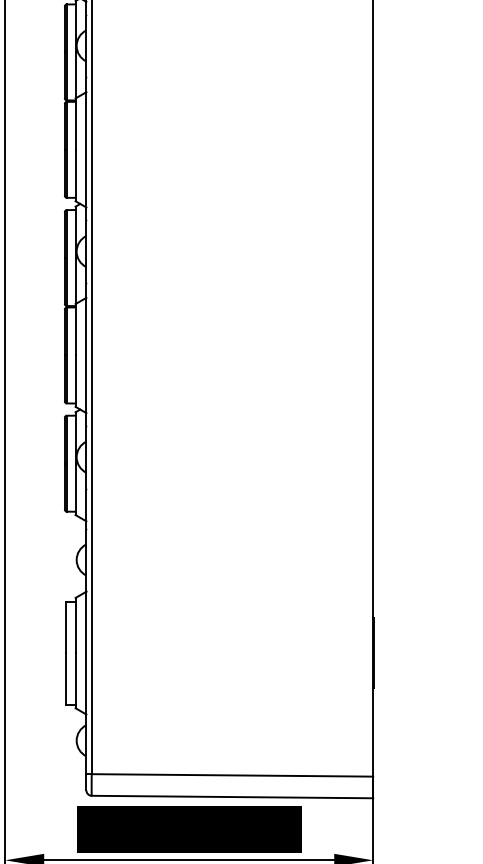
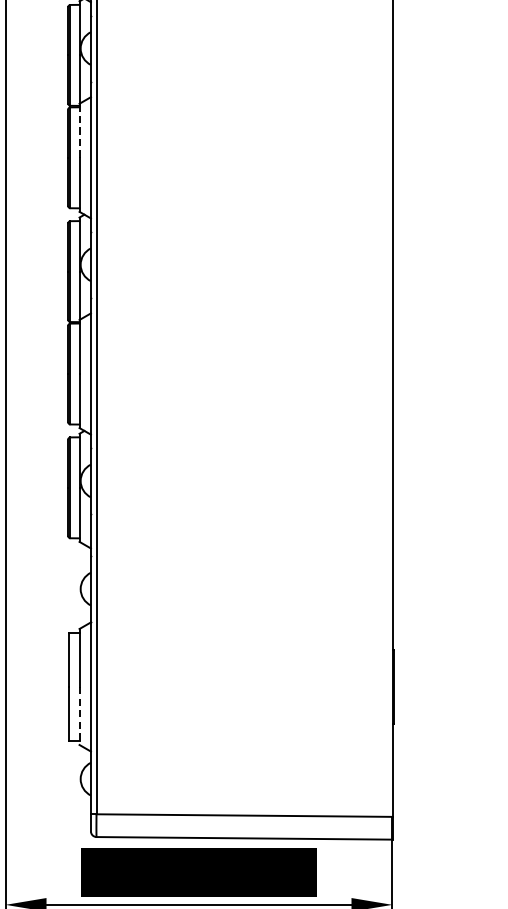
line: (75, 124) -> (79, 131), solid -> dashed
line: (75, 680) -> (79, 715), solid -> dashed

